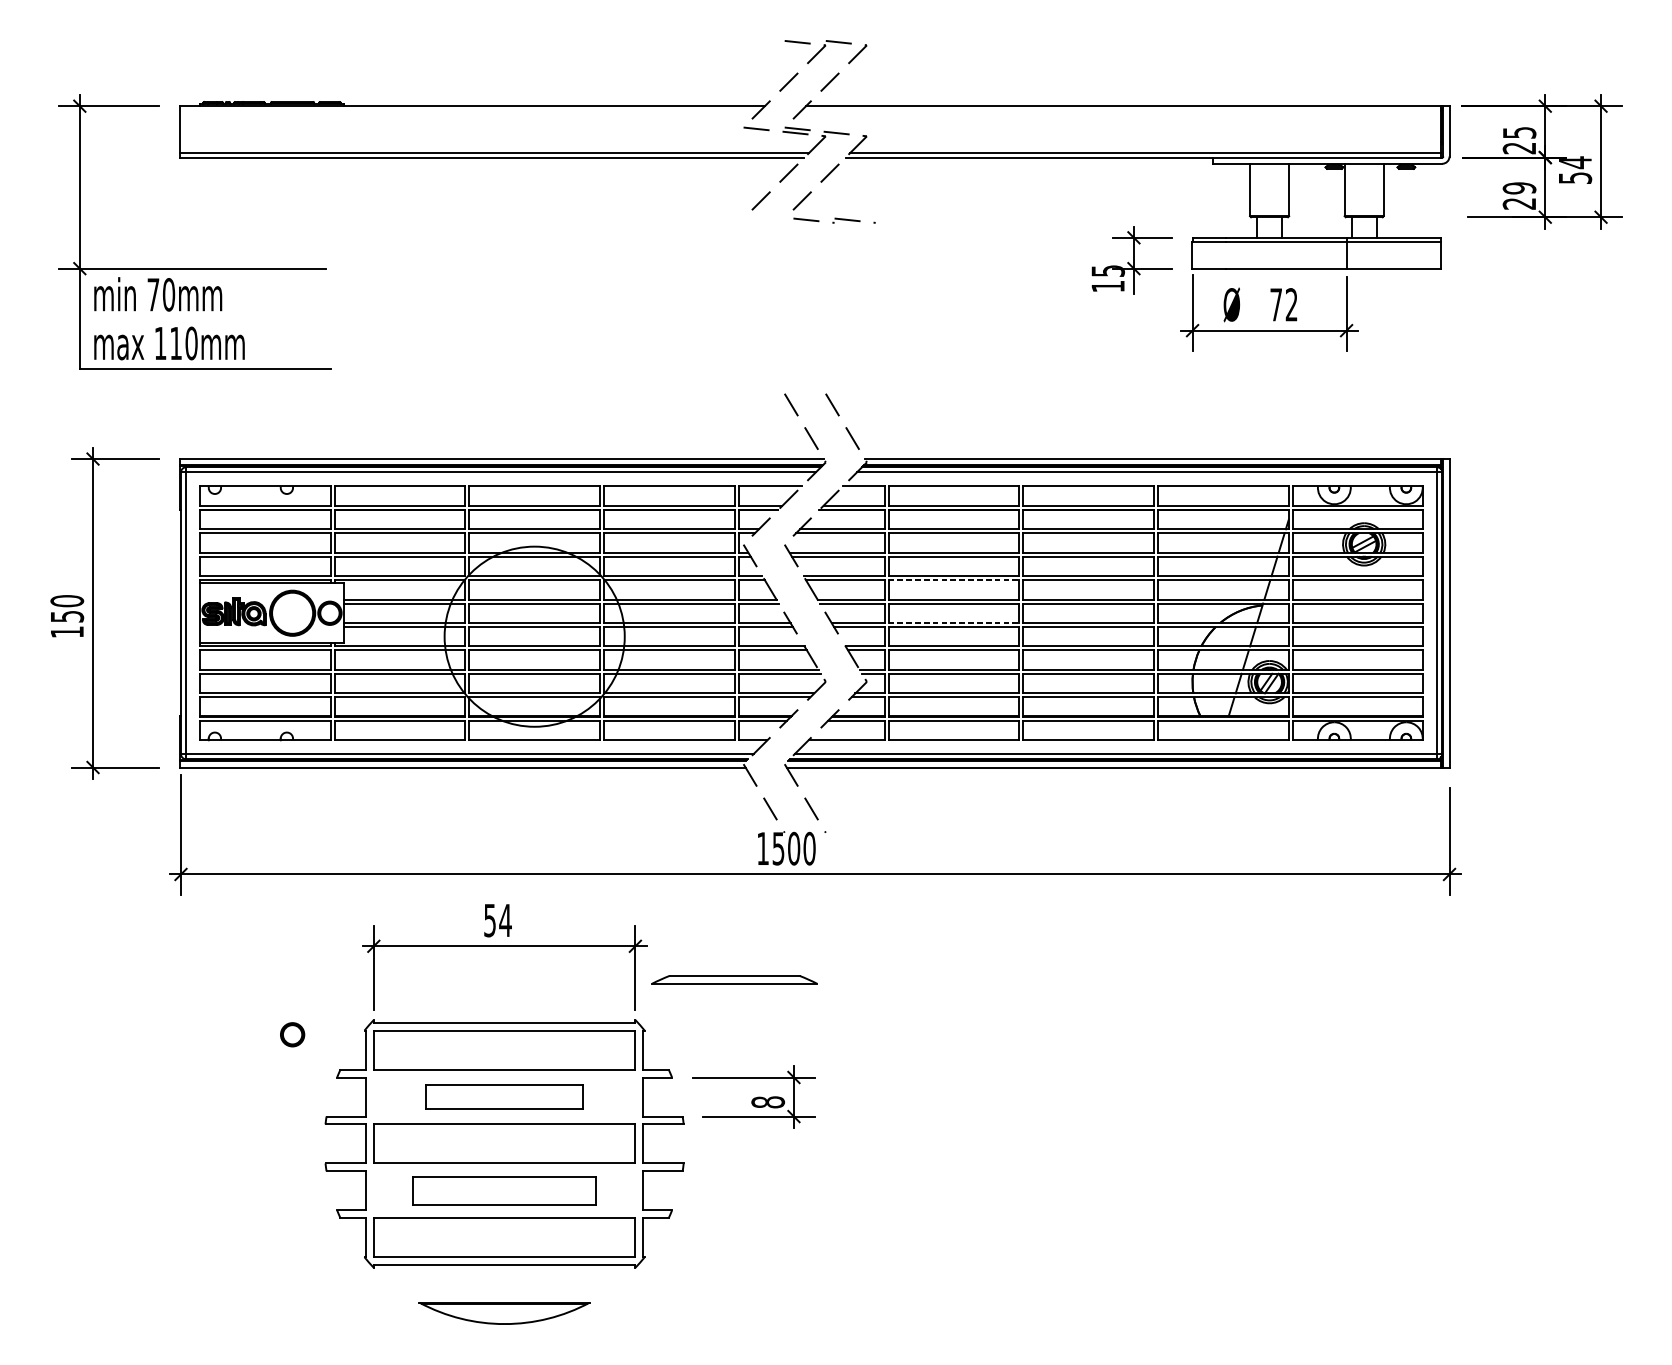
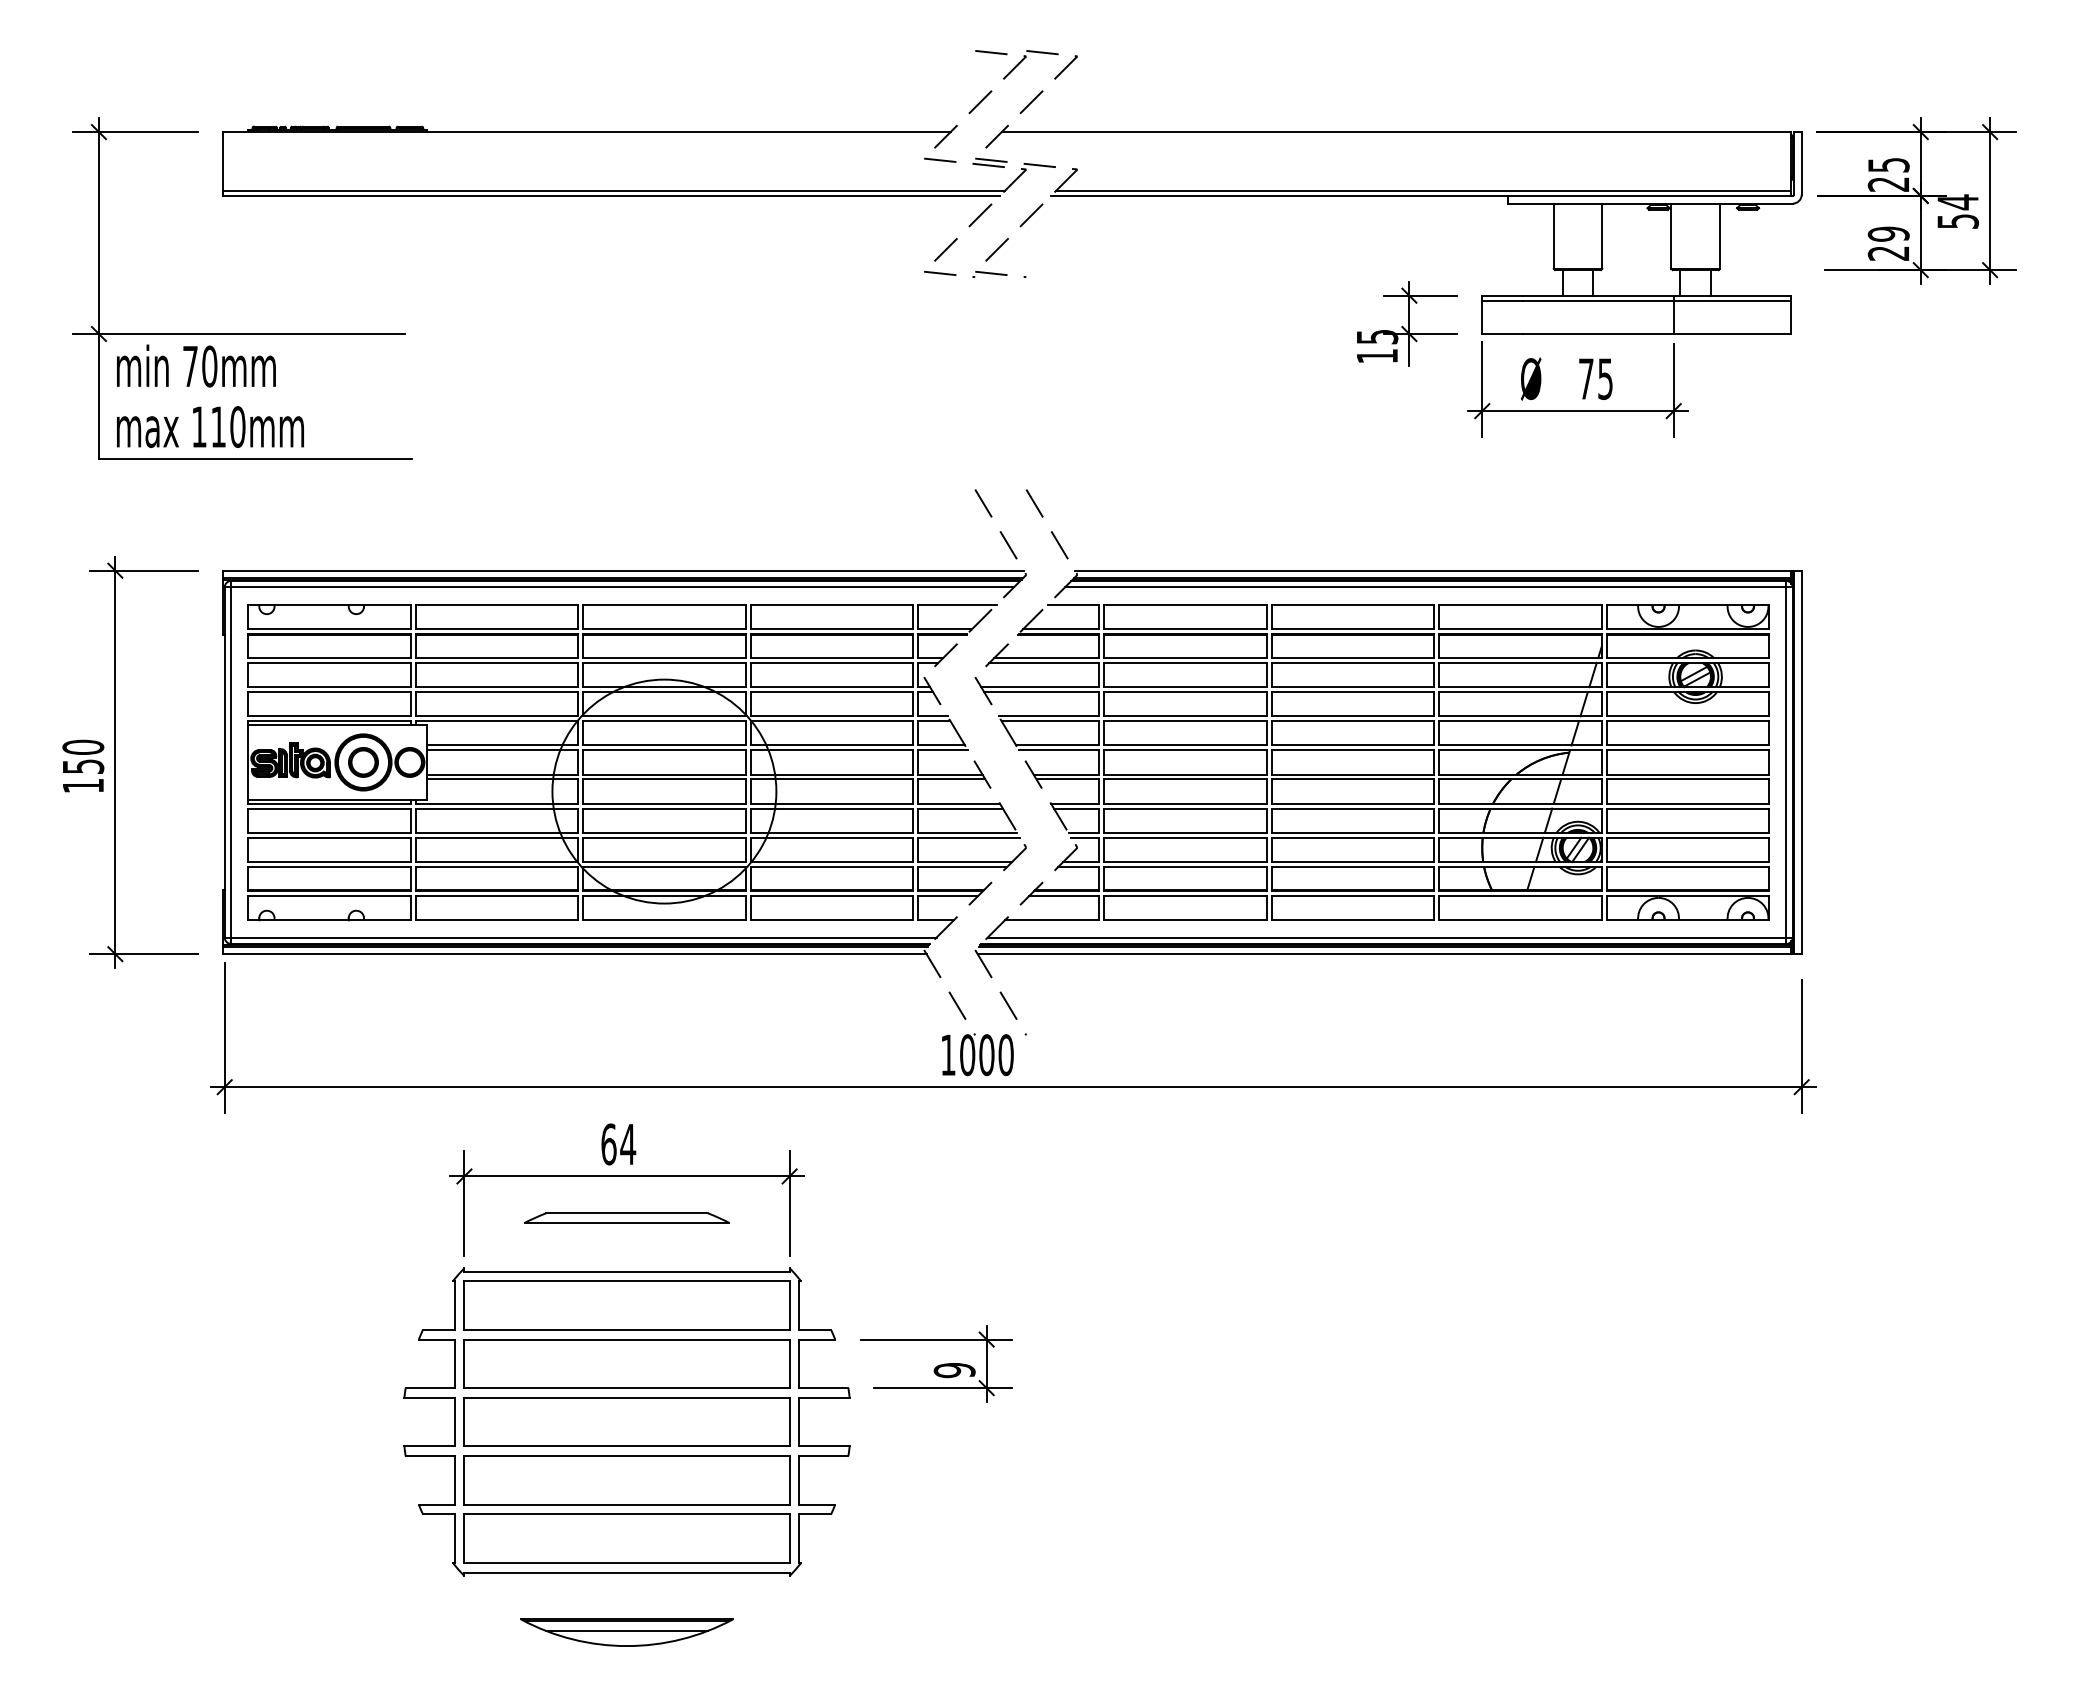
part: (834, 219) -> (975, 273), moved
text: (1291, 305) -> (1605, 379), 72 -> 75
line: (954, 580) -> (1186, 721), dashed -> solid
line: (954, 622) -> (1186, 774), dashed -> solid
text: (778, 849) -> (967, 1055), 1500 -> 1000
text: (489, 920) -> (608, 1144), 54 -> 64
part: (734, 979) -> (626, 1217), moved
part: (292, 1034) -> (363, 762), moved
part: (504, 1096) -> (626, 1363), size x1.67
text: (768, 1102) -> (954, 1370), 8 -> 9
part: (504, 1190) -> (626, 1480), size x1.43
line: (504, 1311) -> (626, 1630), added

